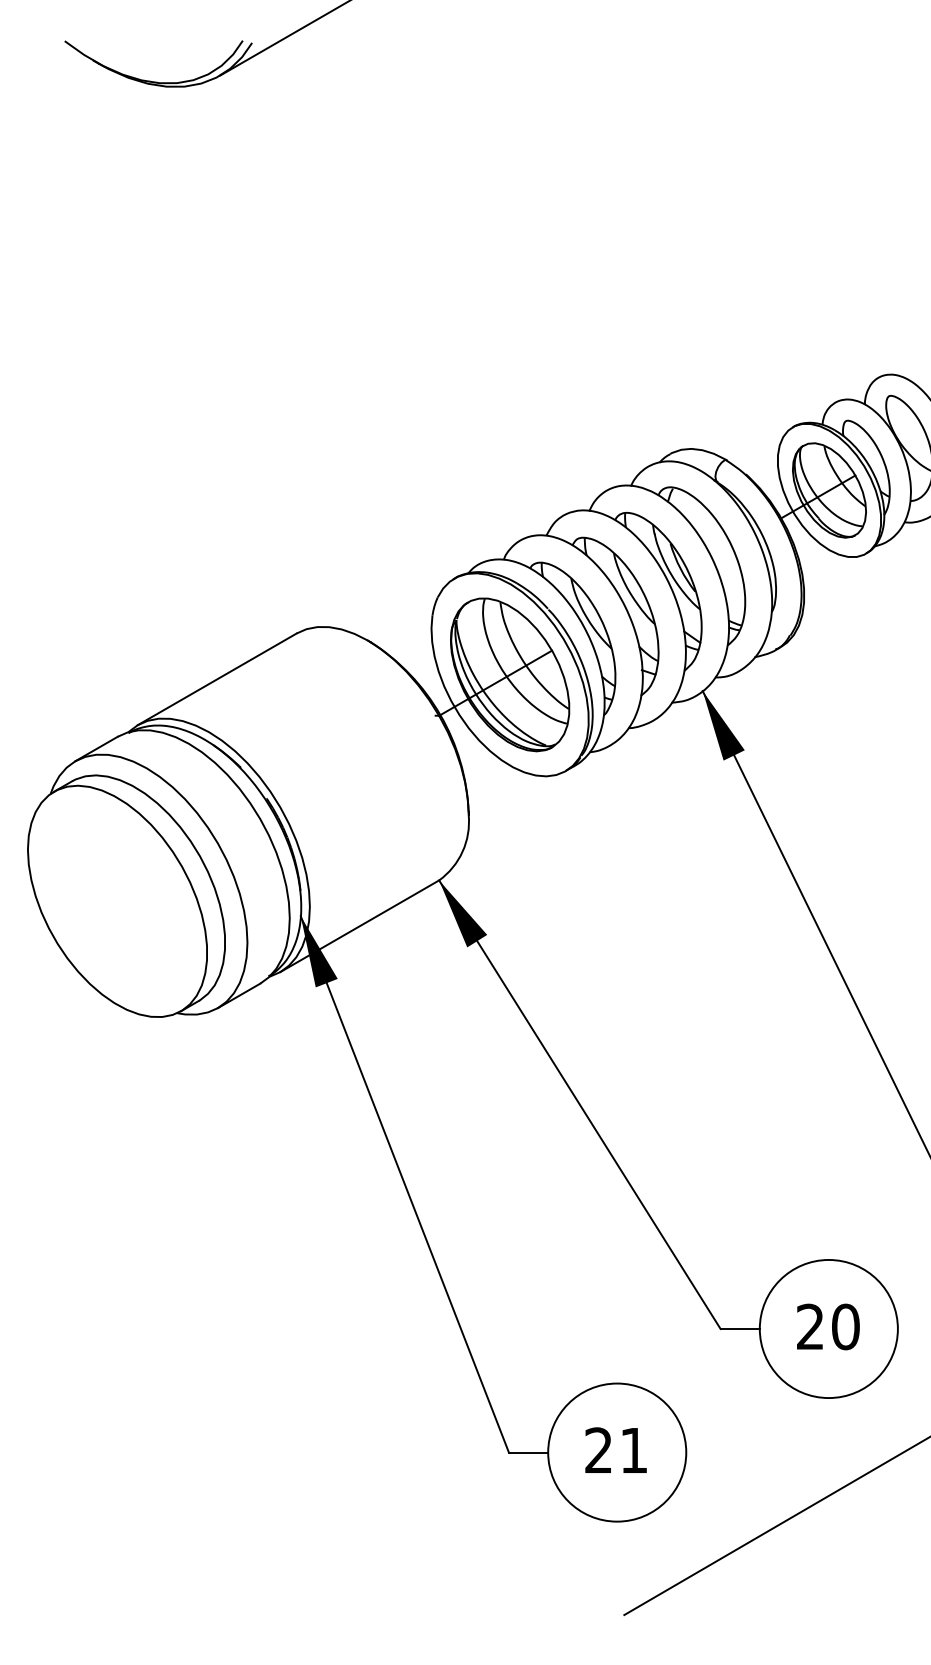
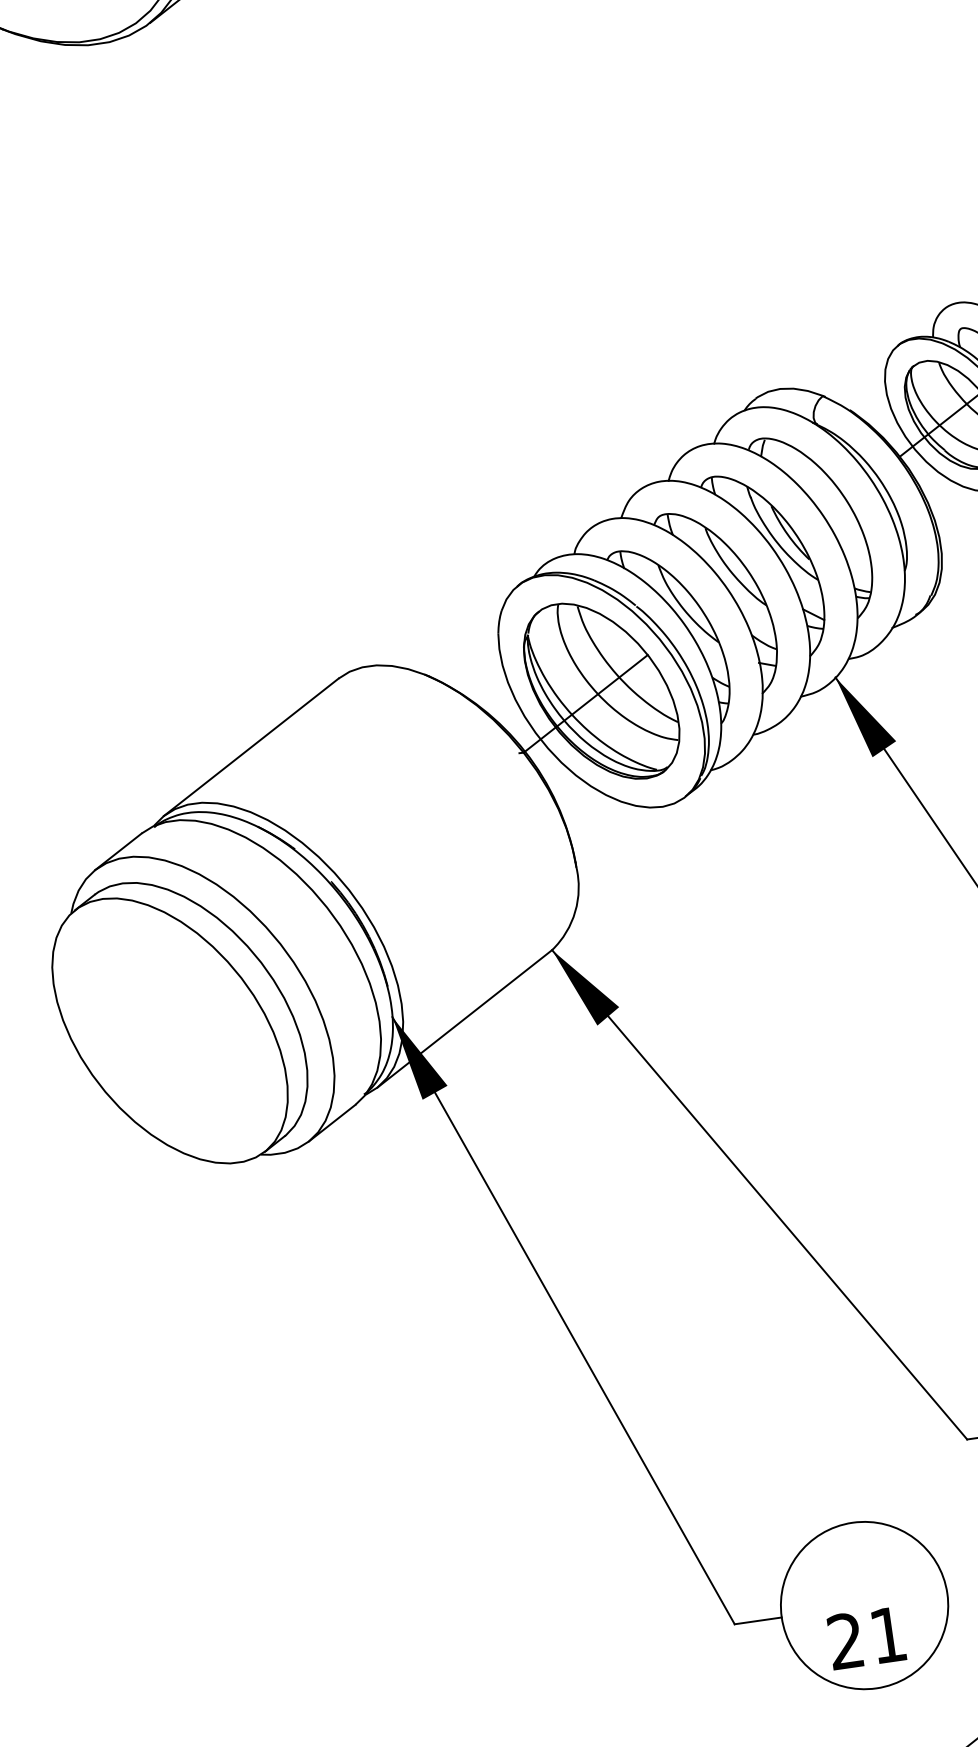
text: (615, 1449) -> (865, 1637), moved

